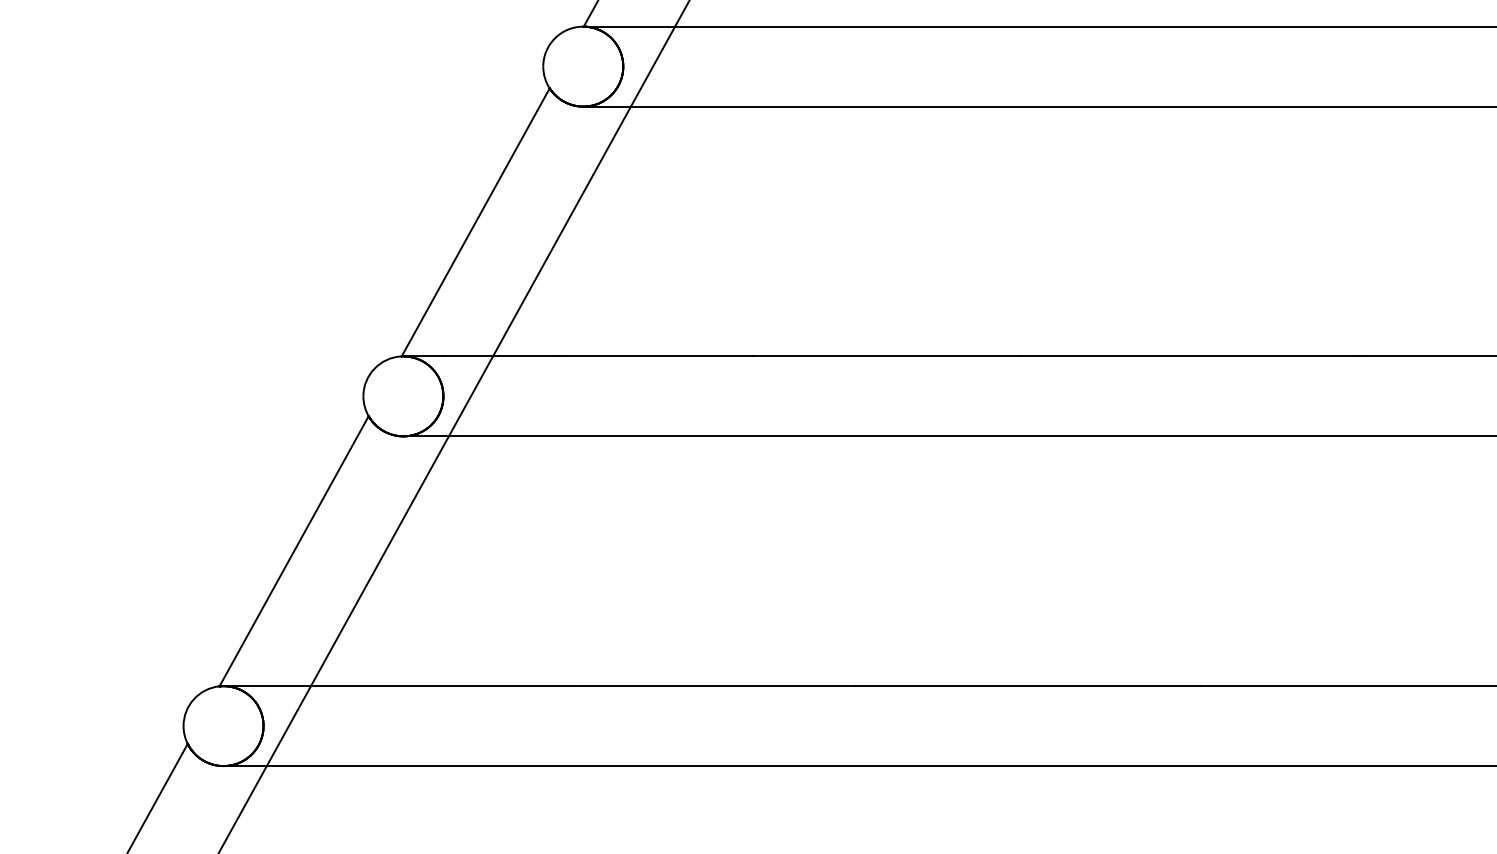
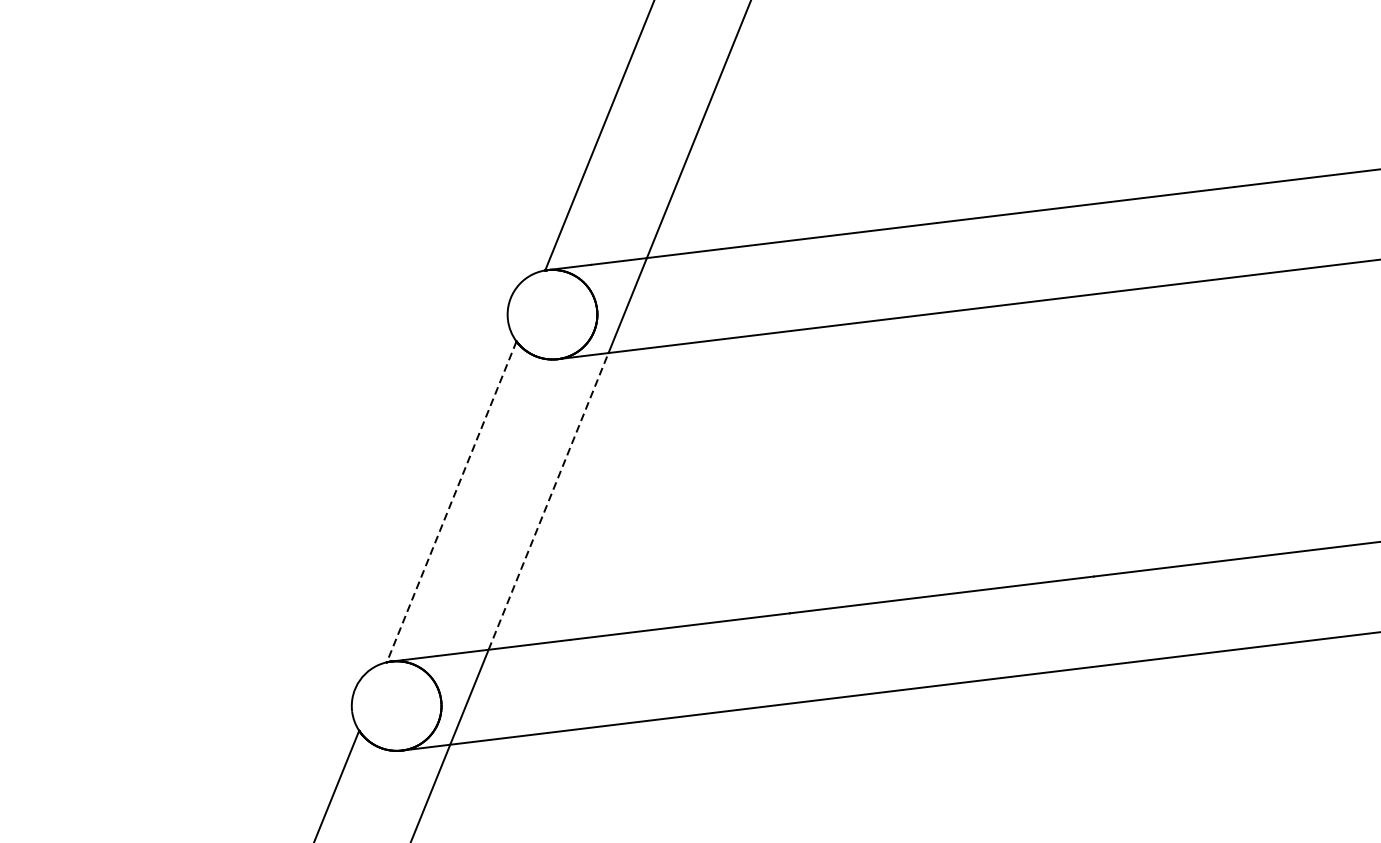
line: (293, 551) -> (451, 502), solid -> dashed
line: (379, 561) -> (548, 501), solid -> dashed

